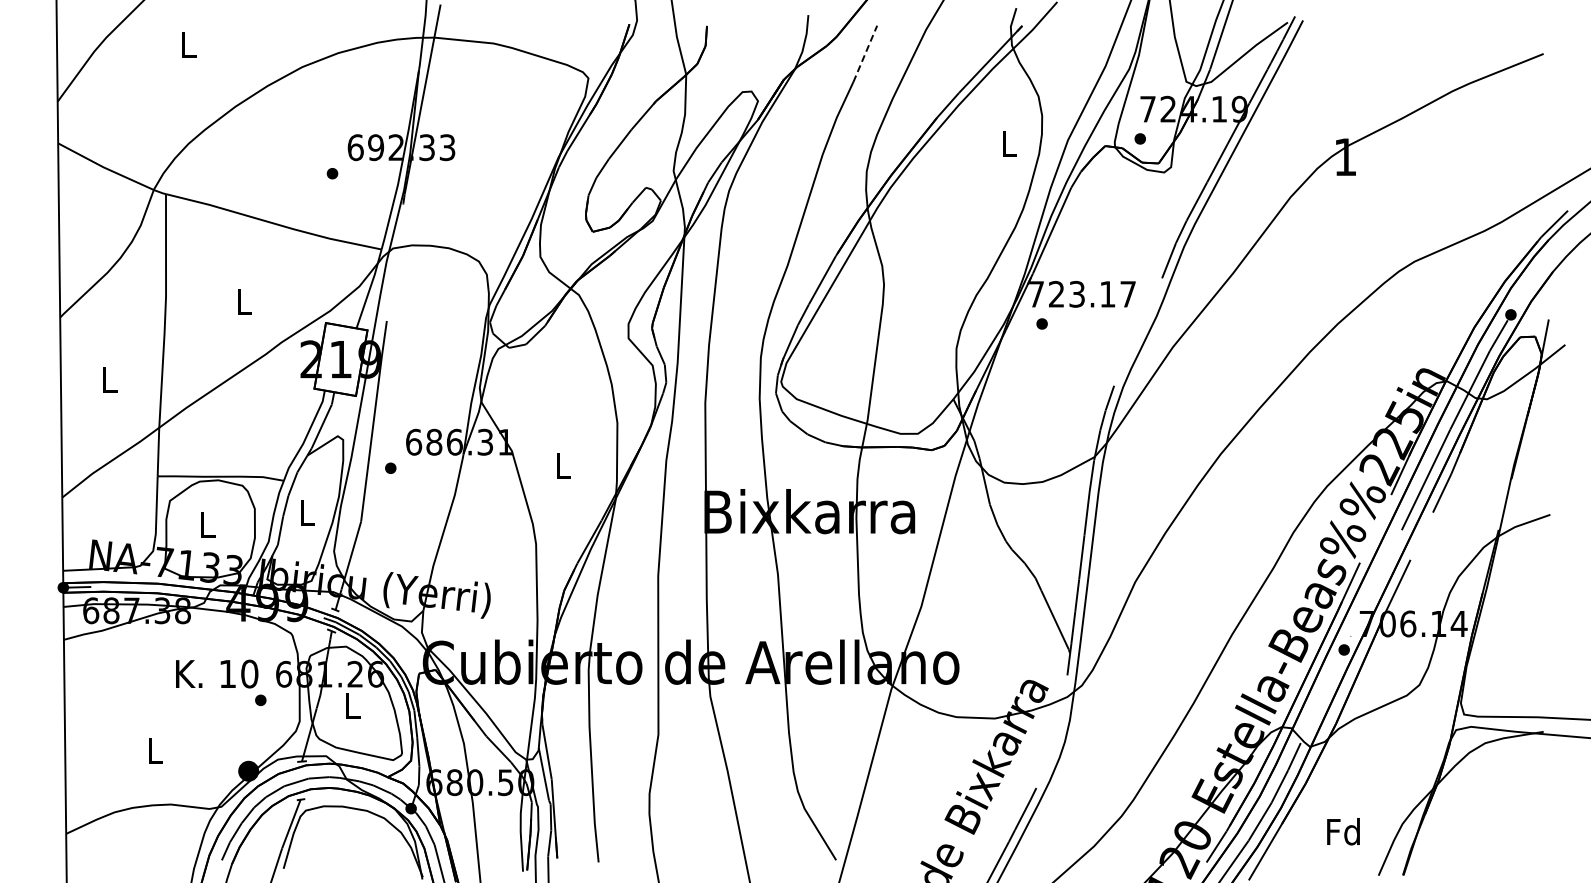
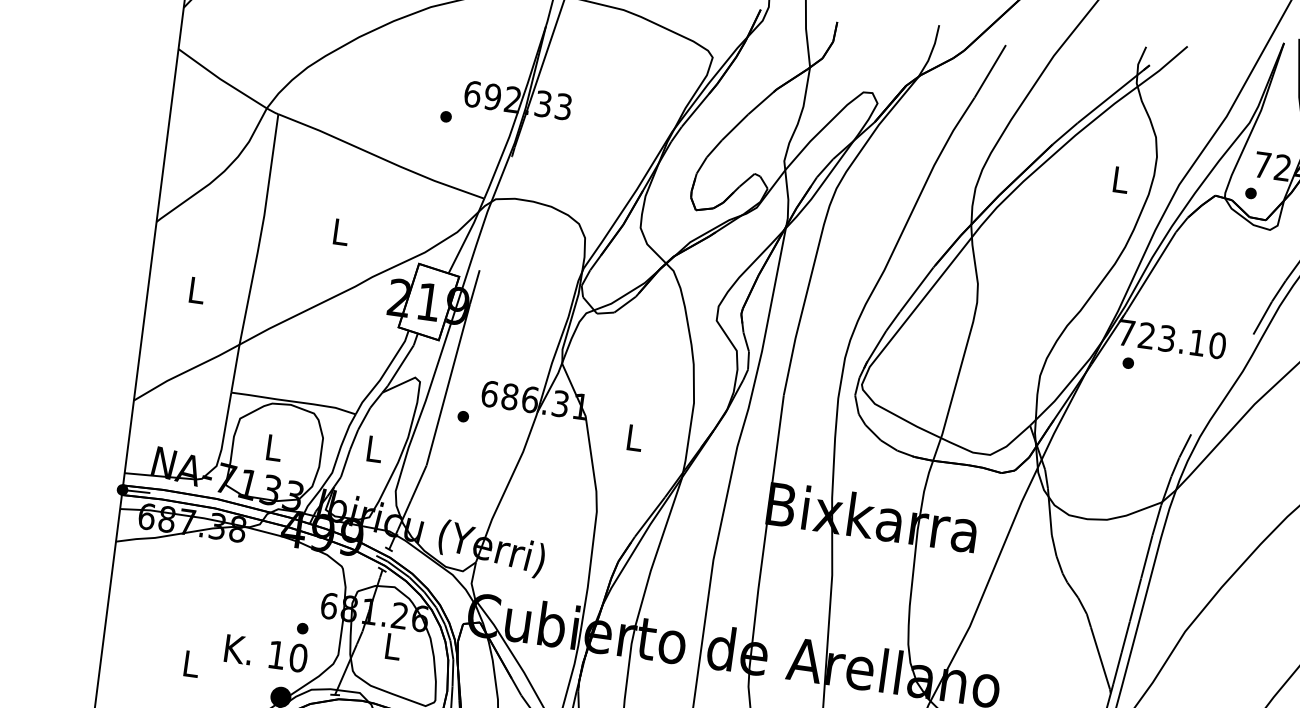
line: (865, 53) -> (990, 71), dashed -> solid
text: (1128, 294) -> (1217, 345), 723.17 -> 723.10
text: (217, 673) -> (266, 653), moved

